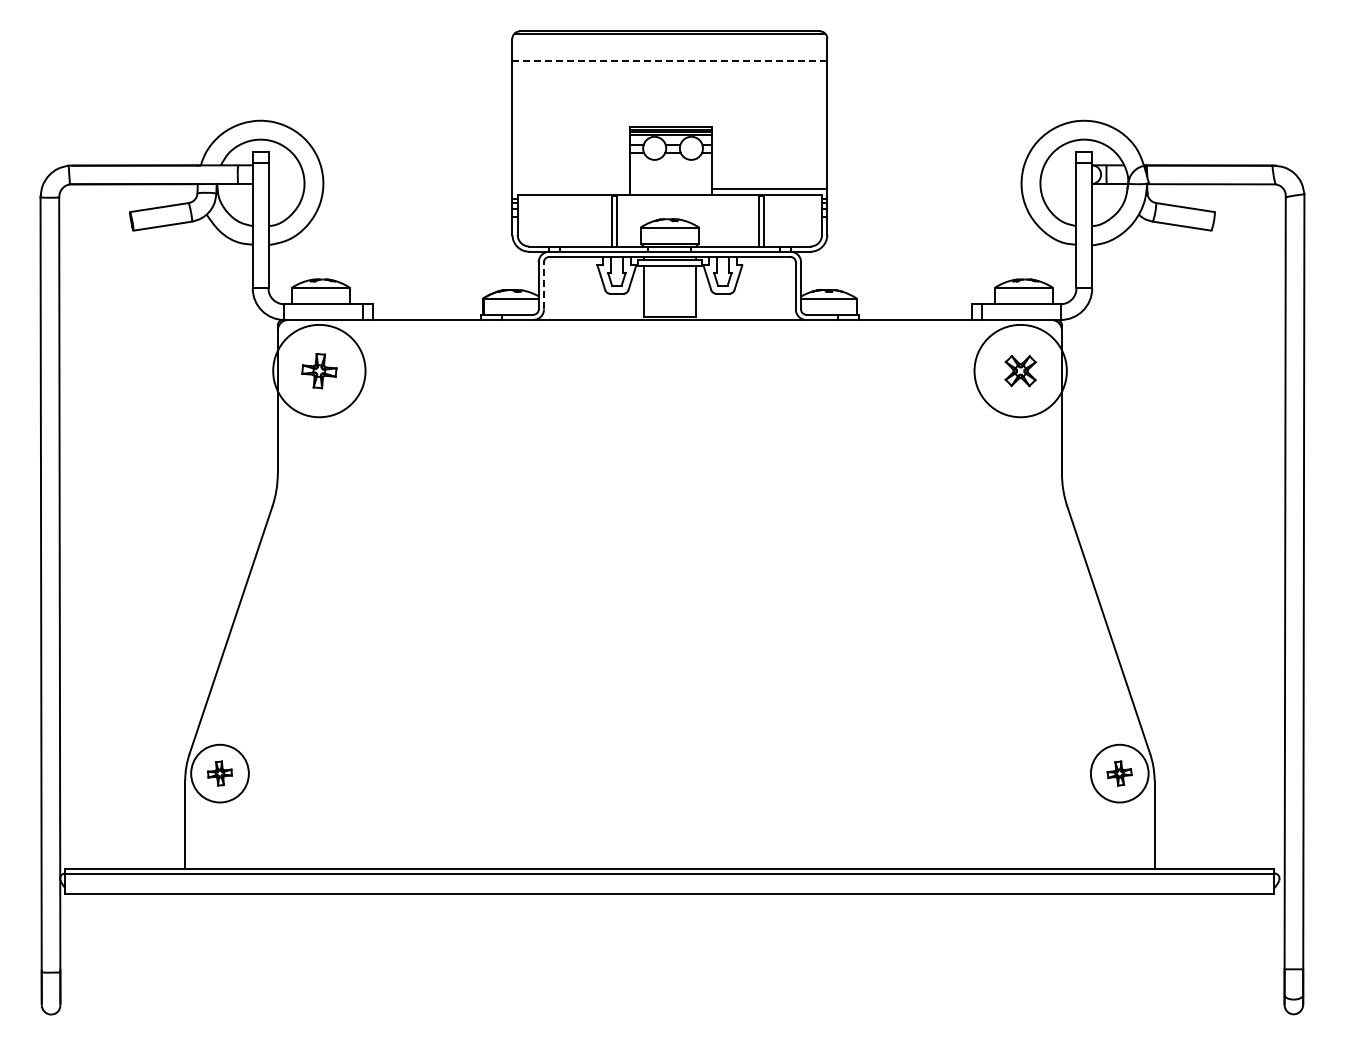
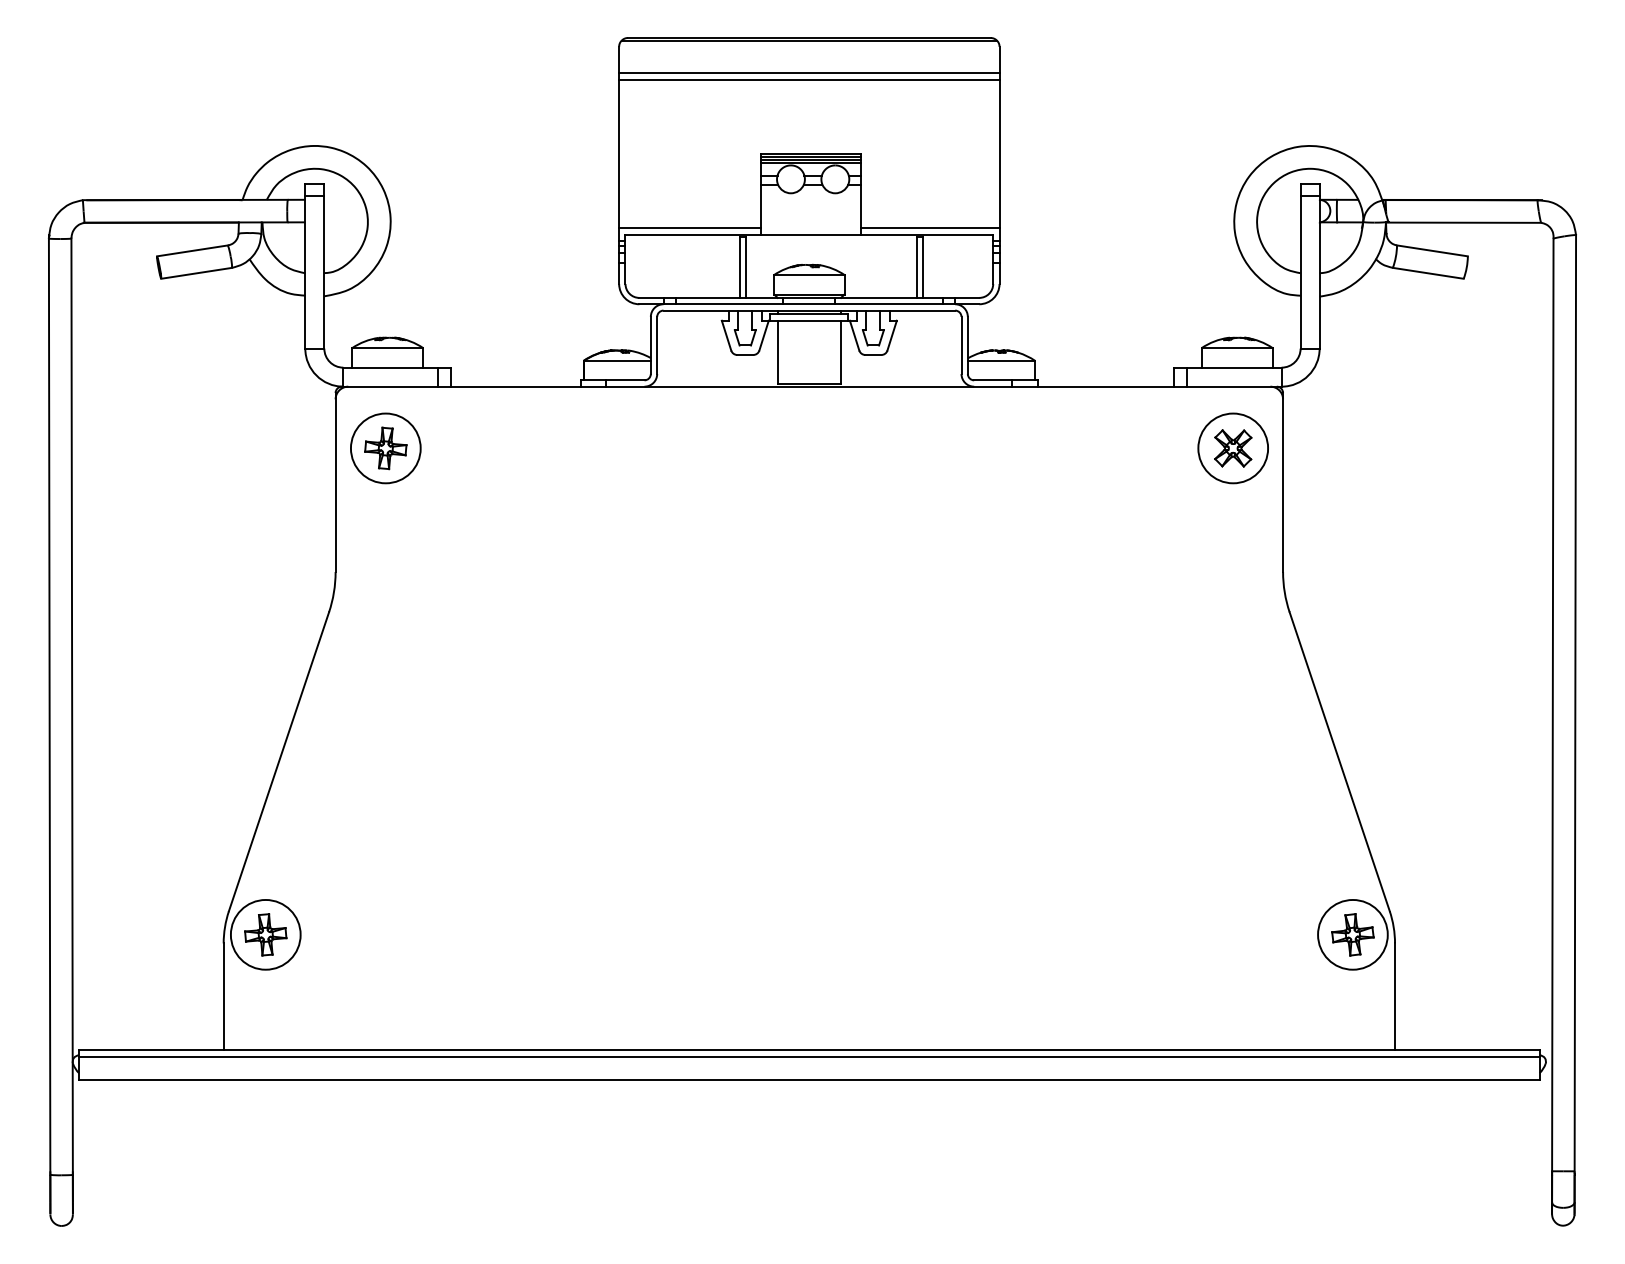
line: (669, 60) -> (808, 73), dashed -> solid
line: (669, 65) -> (808, 79), added
line: (570, 188) -> (689, 227), added
line: (543, 285) -> (656, 345), dashed -> solid
circle: (319, 370) -> (385, 447), size x0.62
circle: (1020, 370) -> (1232, 447), size x0.62
part: (219, 773) -> (265, 934), size x1.43
part: (1119, 773) -> (1352, 934), size x1.43

